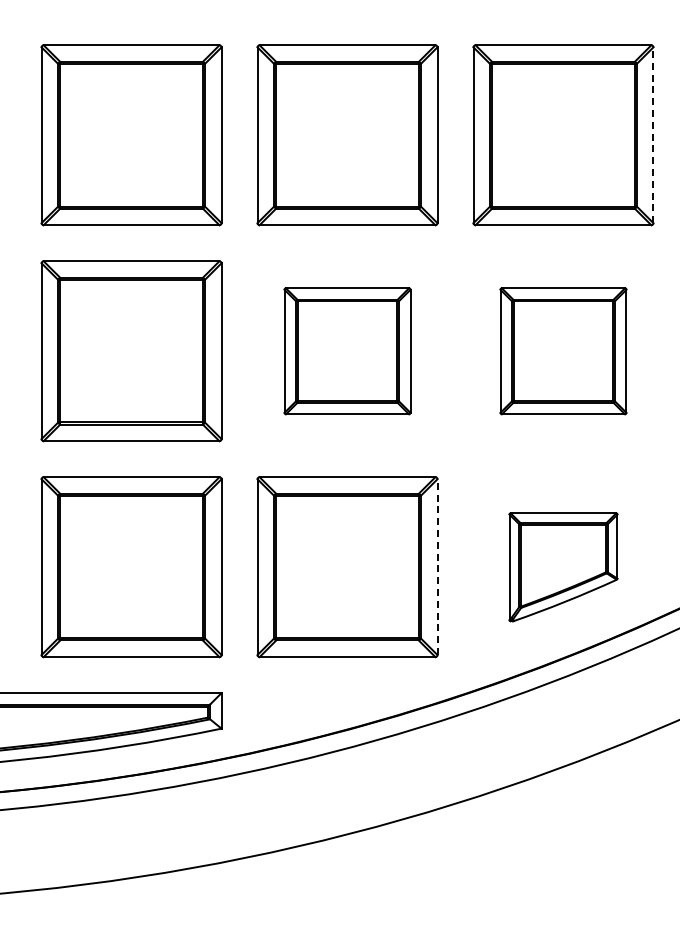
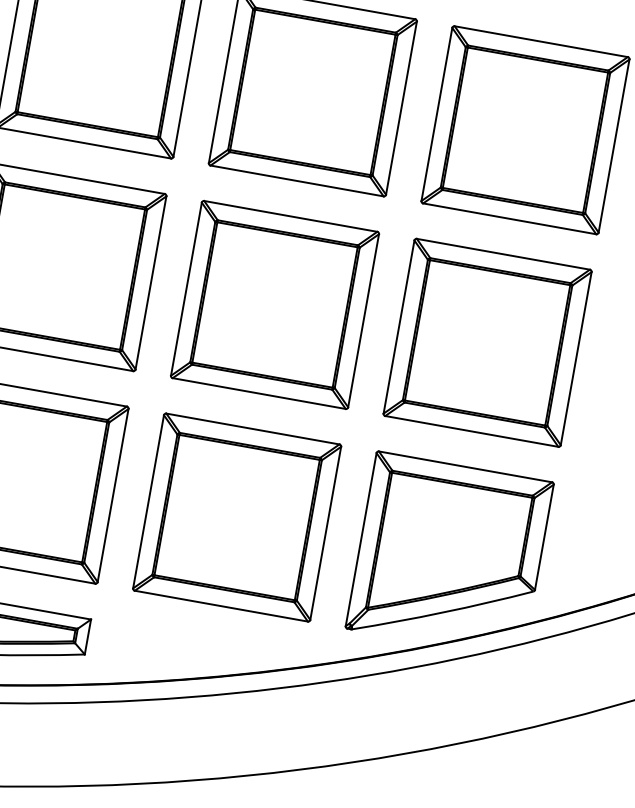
line: (653, 135) -> (614, 146), dashed -> solid
part: (347, 351) -> (274, 305), size x1.43
part: (563, 351) -> (487, 343), size x1.43
line: (437, 567) -> (325, 533), dashed -> solid
part: (563, 567) -> (449, 555), size x1.67

